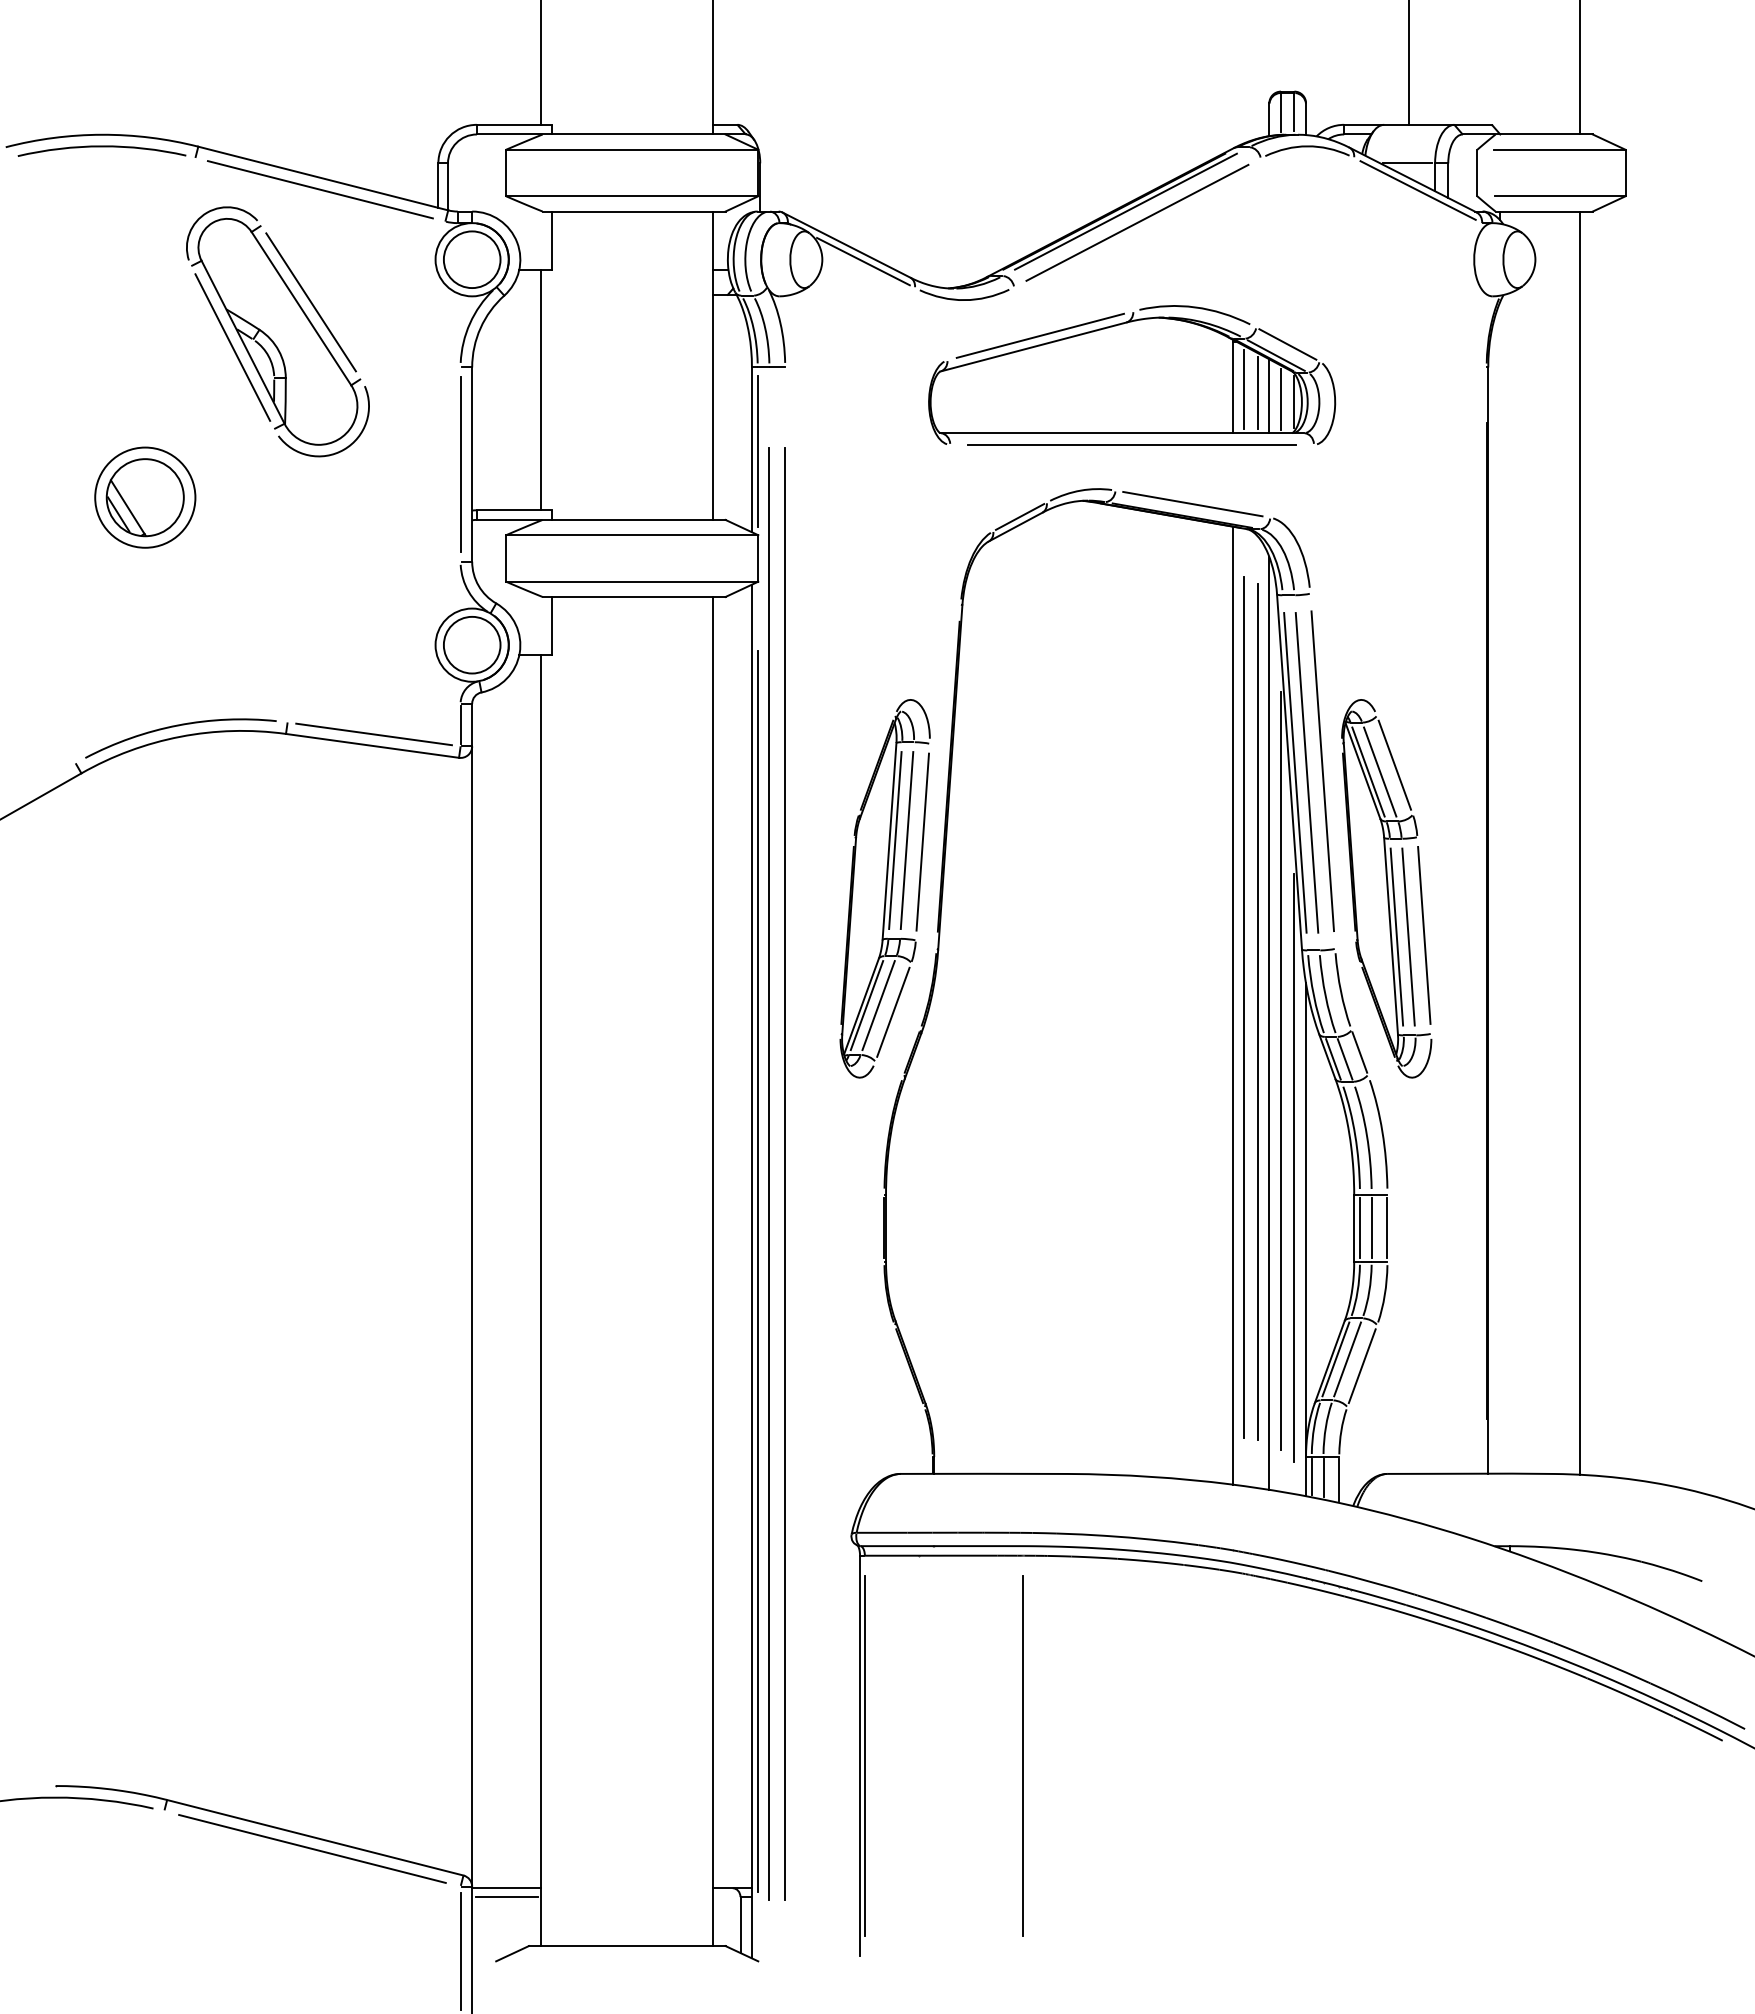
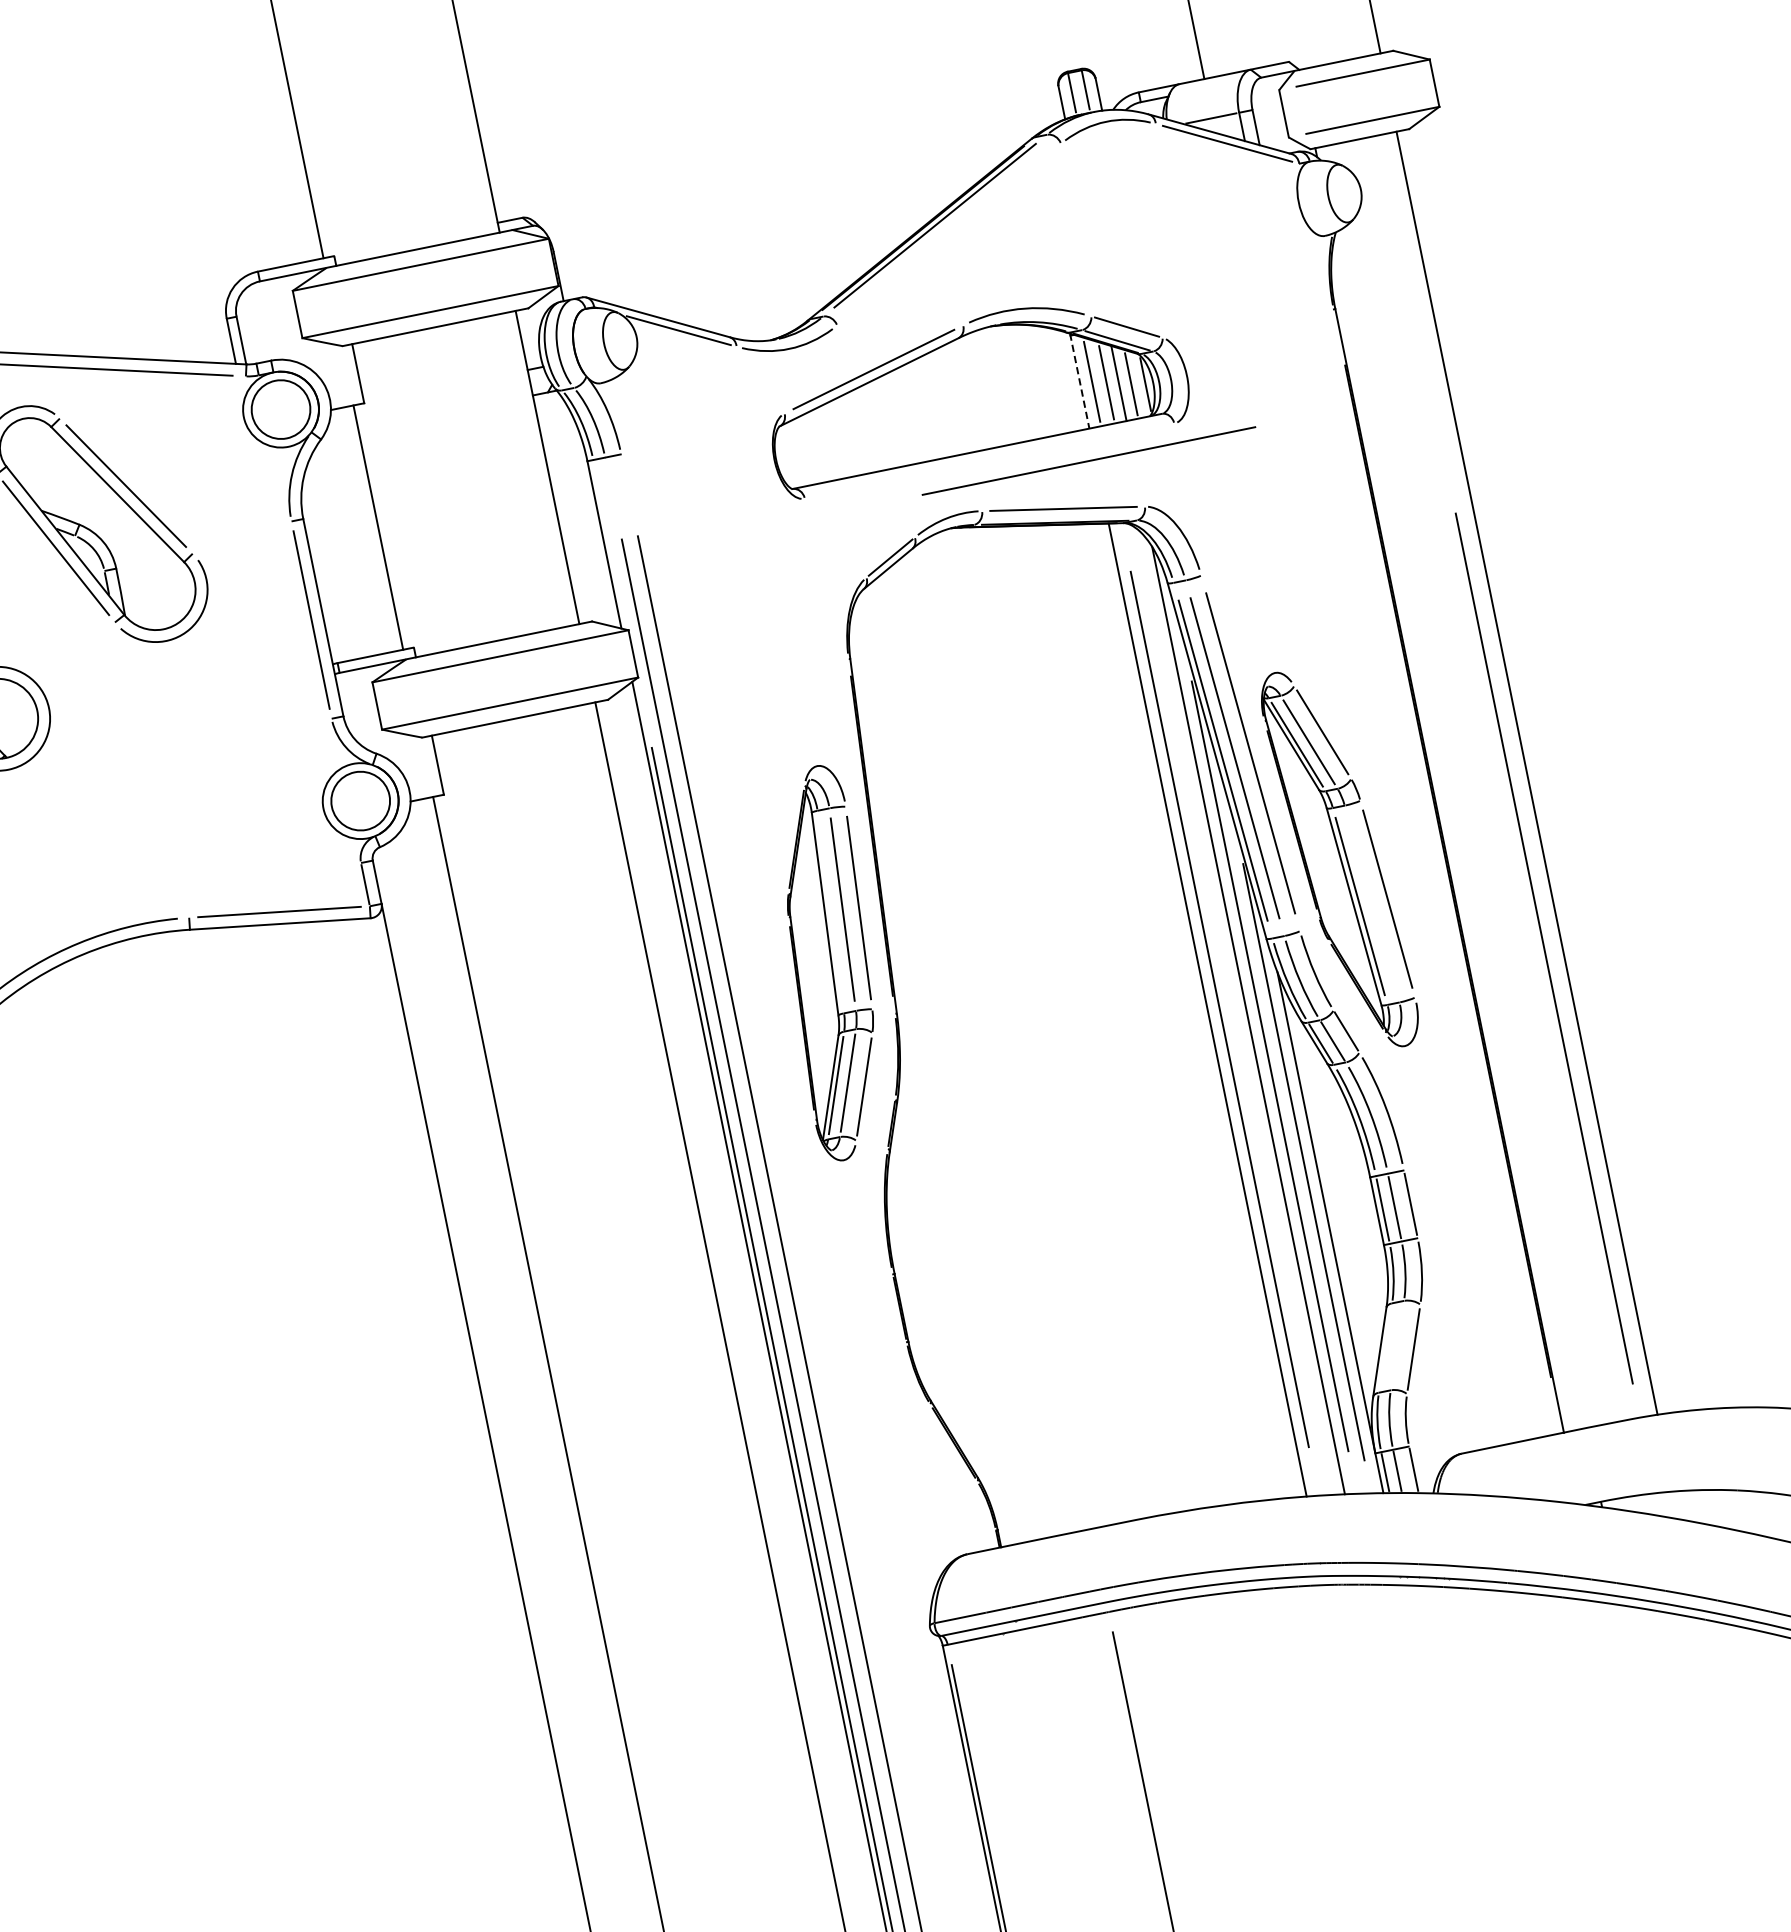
line: (1137, 222) -> (949, 234), removed
line: (1232, 386) -> (1079, 381), solid -> dashed
line: (1131, 444) -> (1088, 460), moved
line: (757, 450) -> (610, 544), removed
line: (895, 840) -> (831, 912), removed
line: (1408, 936) -> (1371, 903), removed
line: (1257, 1011) -> (1543, 947), moved
line: (1335, 1359) -> (1385, 1348), removed
line: (1347, 1359) -> (1397, 1345), removed

